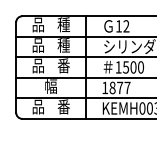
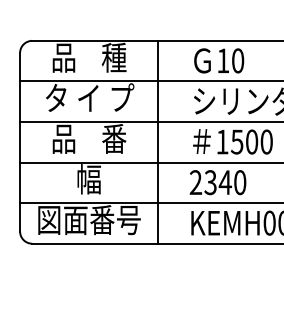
text: (126, 26) -> (238, 61), 12 -> 10
text: (51, 45) -> (89, 98), 品    種 -> タ イ プ
text: (116, 87) -> (218, 181), 1877 -> 2340
text: (51, 106) -> (89, 219), 品    番 -> 図面番号

